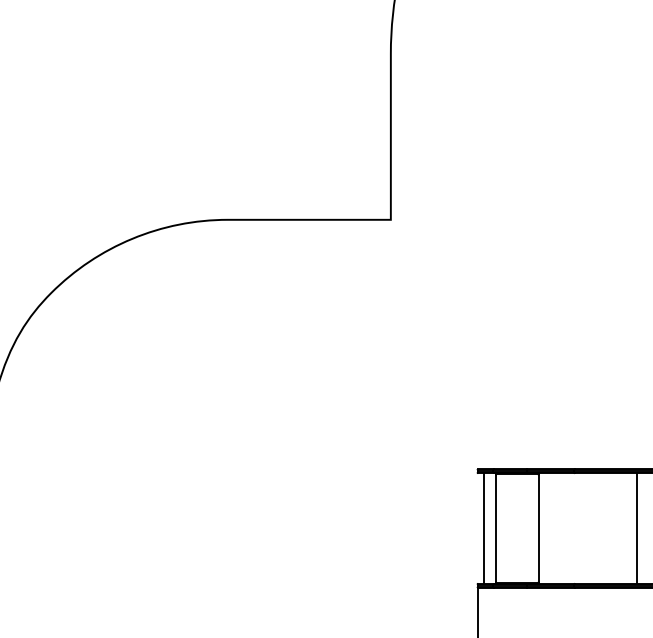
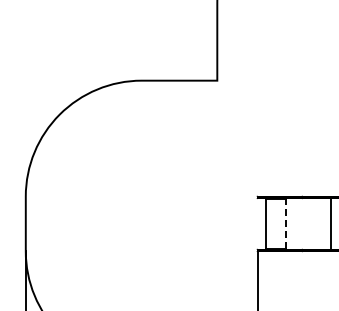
line: (483, 527) -> (260, 223), removed
line: (539, 527) -> (286, 223), solid -> dashed

